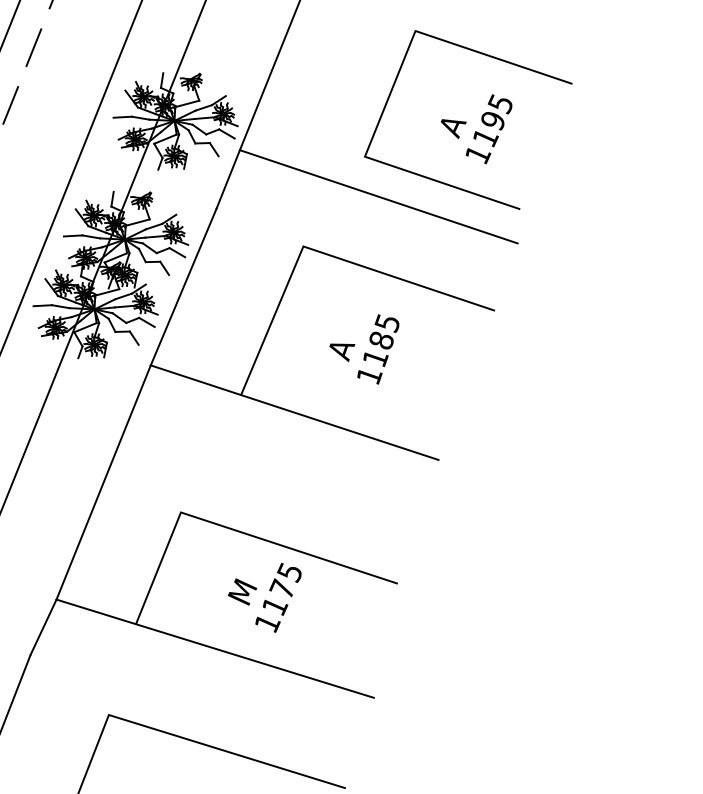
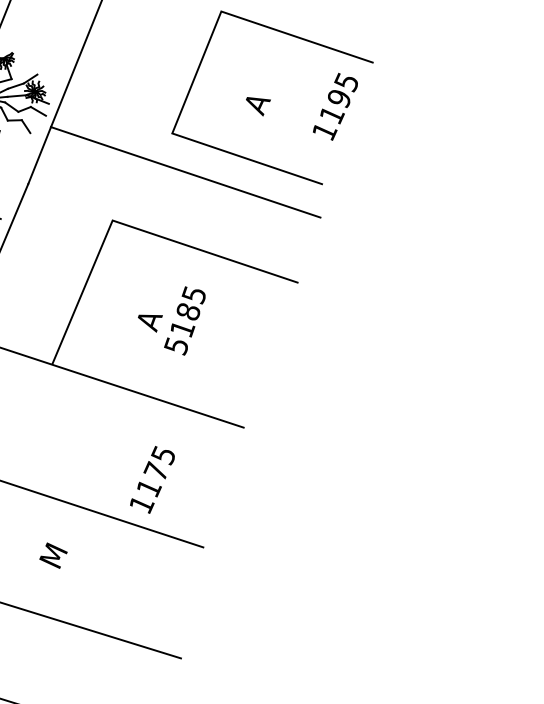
text: (488, 129) -> (334, 107), moved
text: (369, 376) -> (176, 346), 1185 -> 5185
text: (278, 597) -> (152, 479), moved

